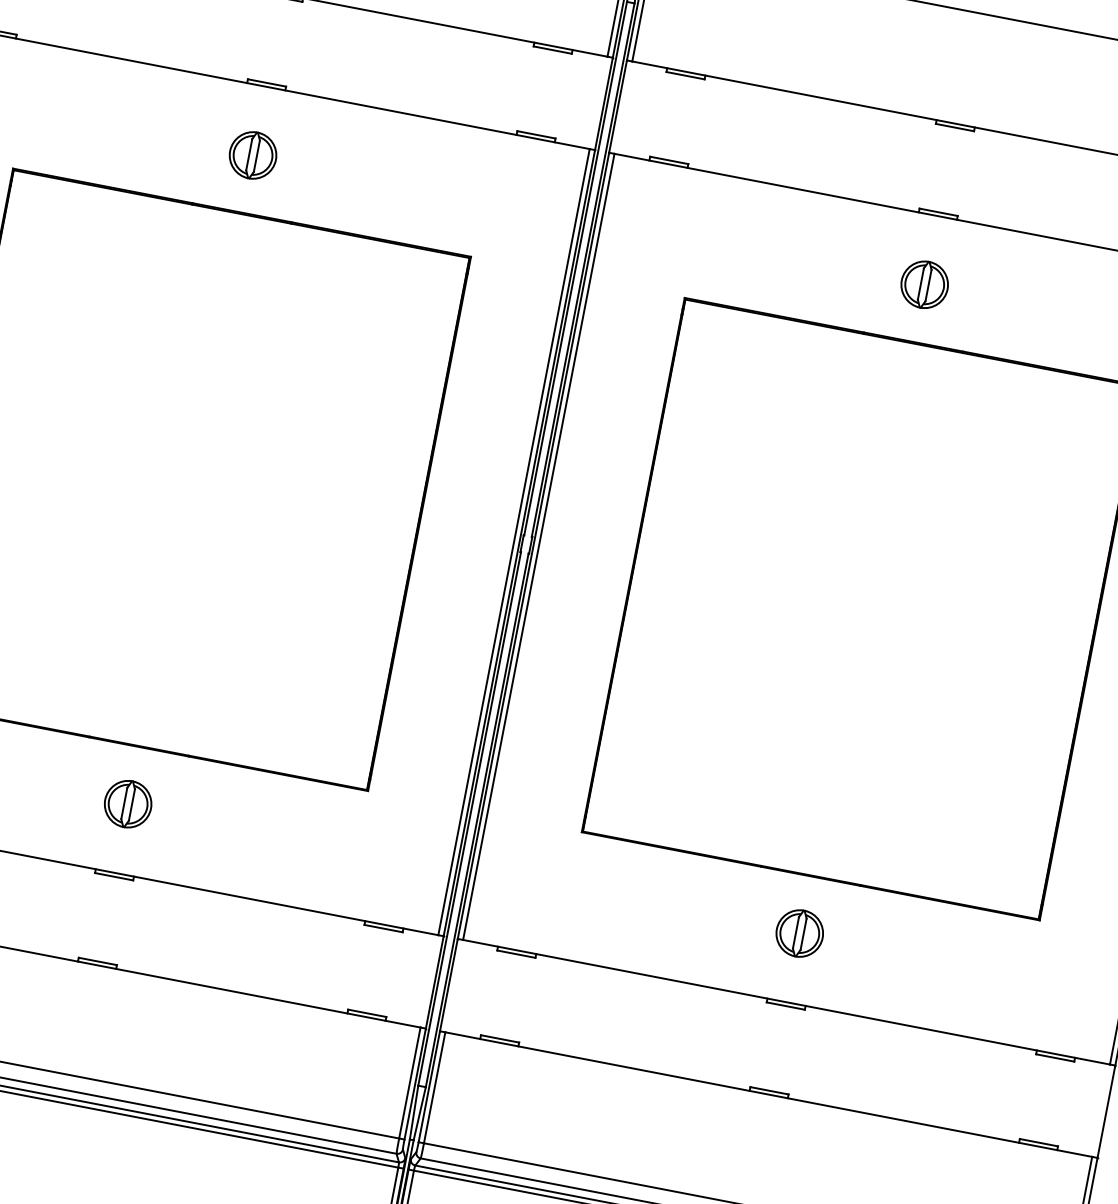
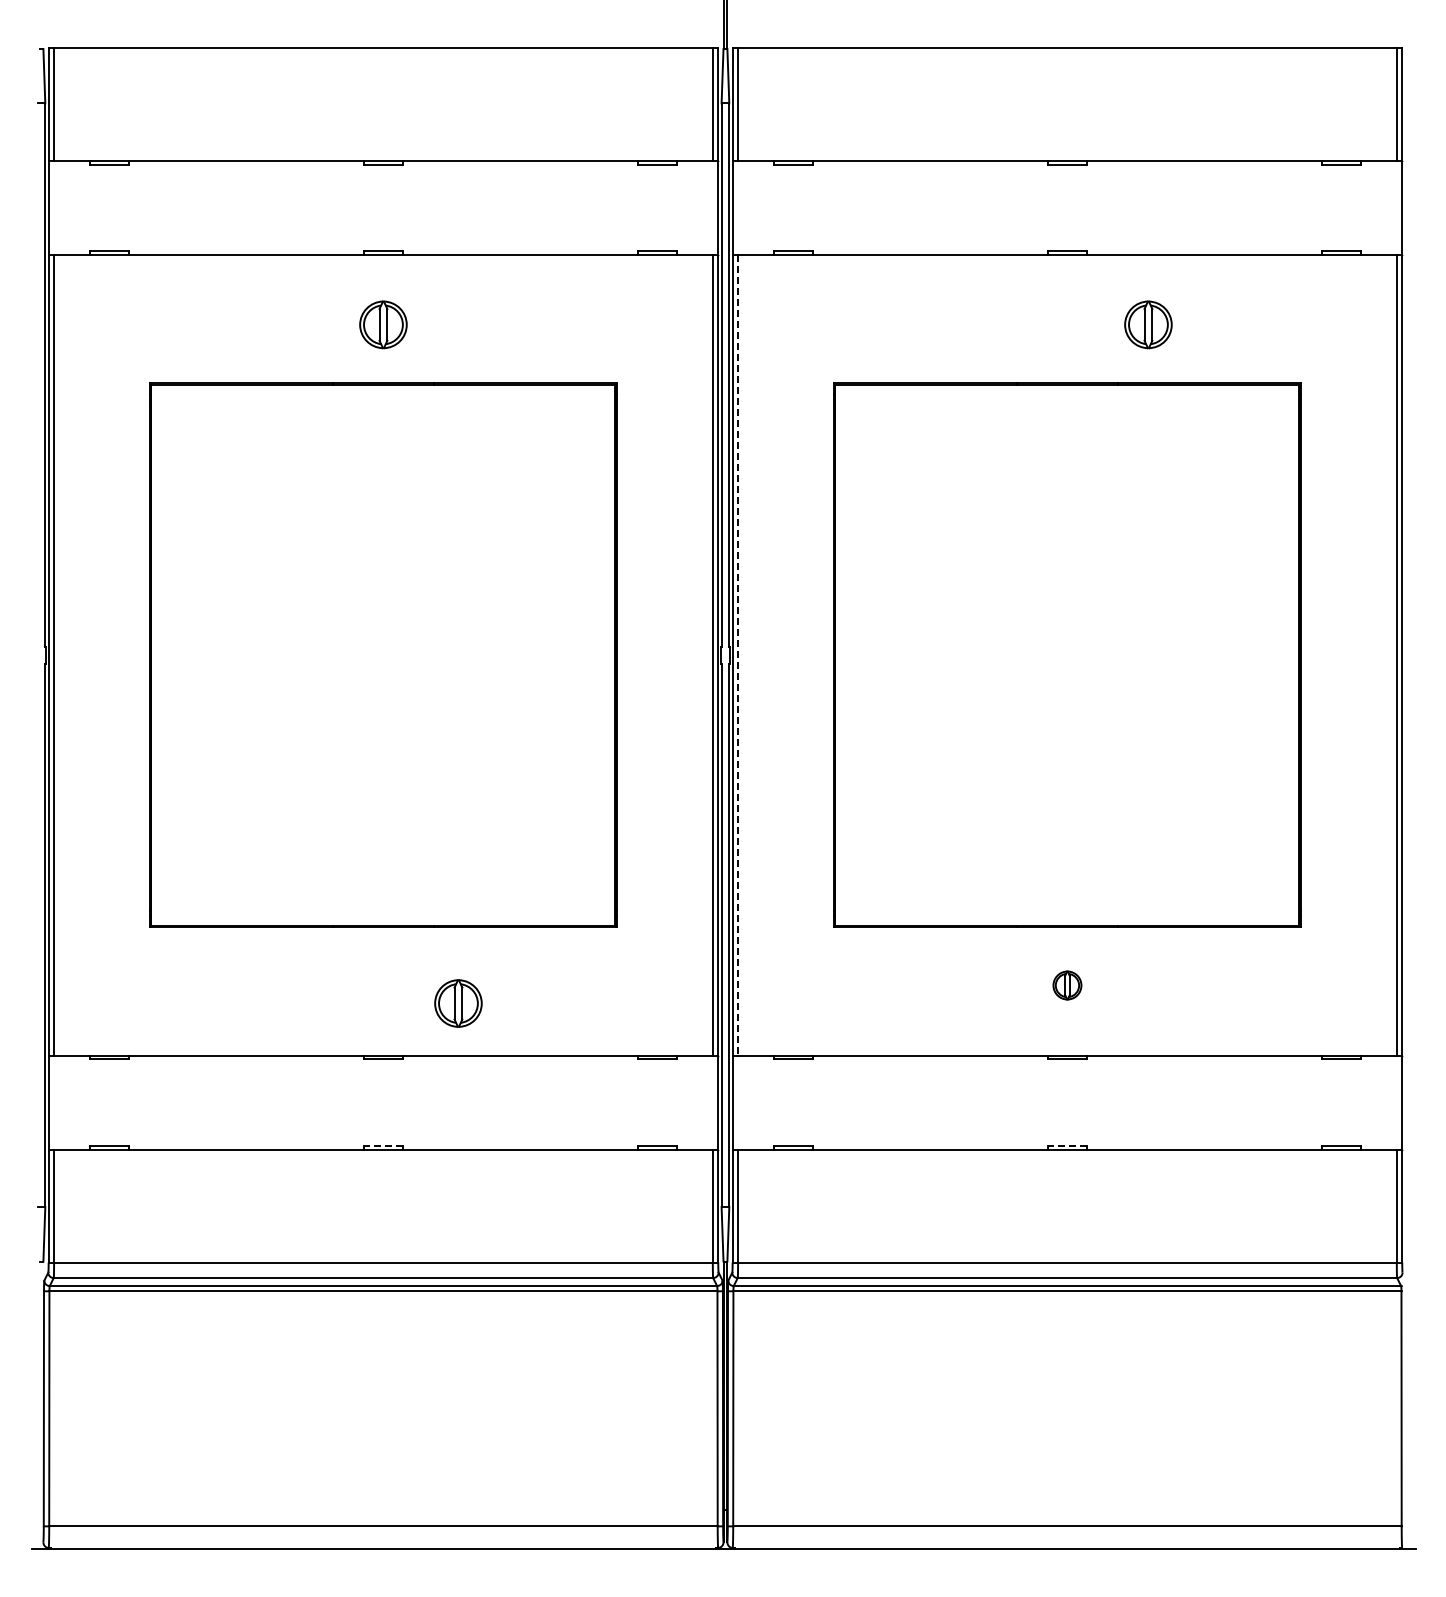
part: (924, 284) -> (1148, 324), moved
line: (539, 547) -> (738, 655), solid -> dashed
part: (128, 804) -> (458, 1003), moved
part: (799, 933) -> (1067, 985), size x0.6
line: (96, 961) -> (382, 1145), solid -> dashed
line: (768, 1090) -> (1066, 1145), solid -> dashed

